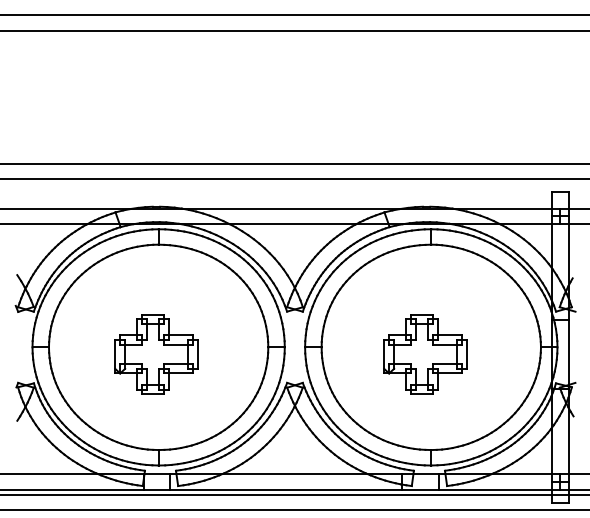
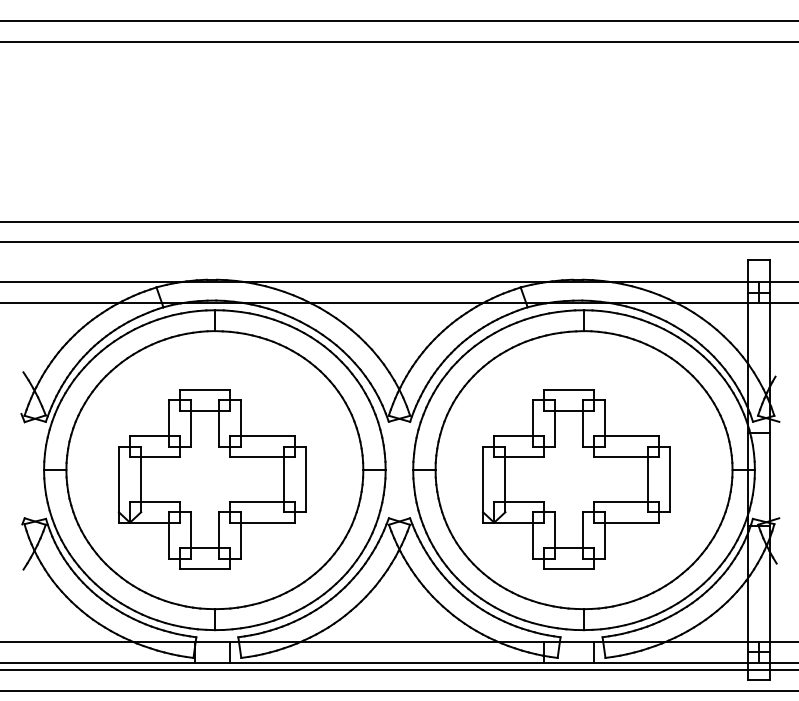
part: (156, 354) -> (211, 479), size x1.67
part: (425, 354) -> (576, 479), size x1.67

